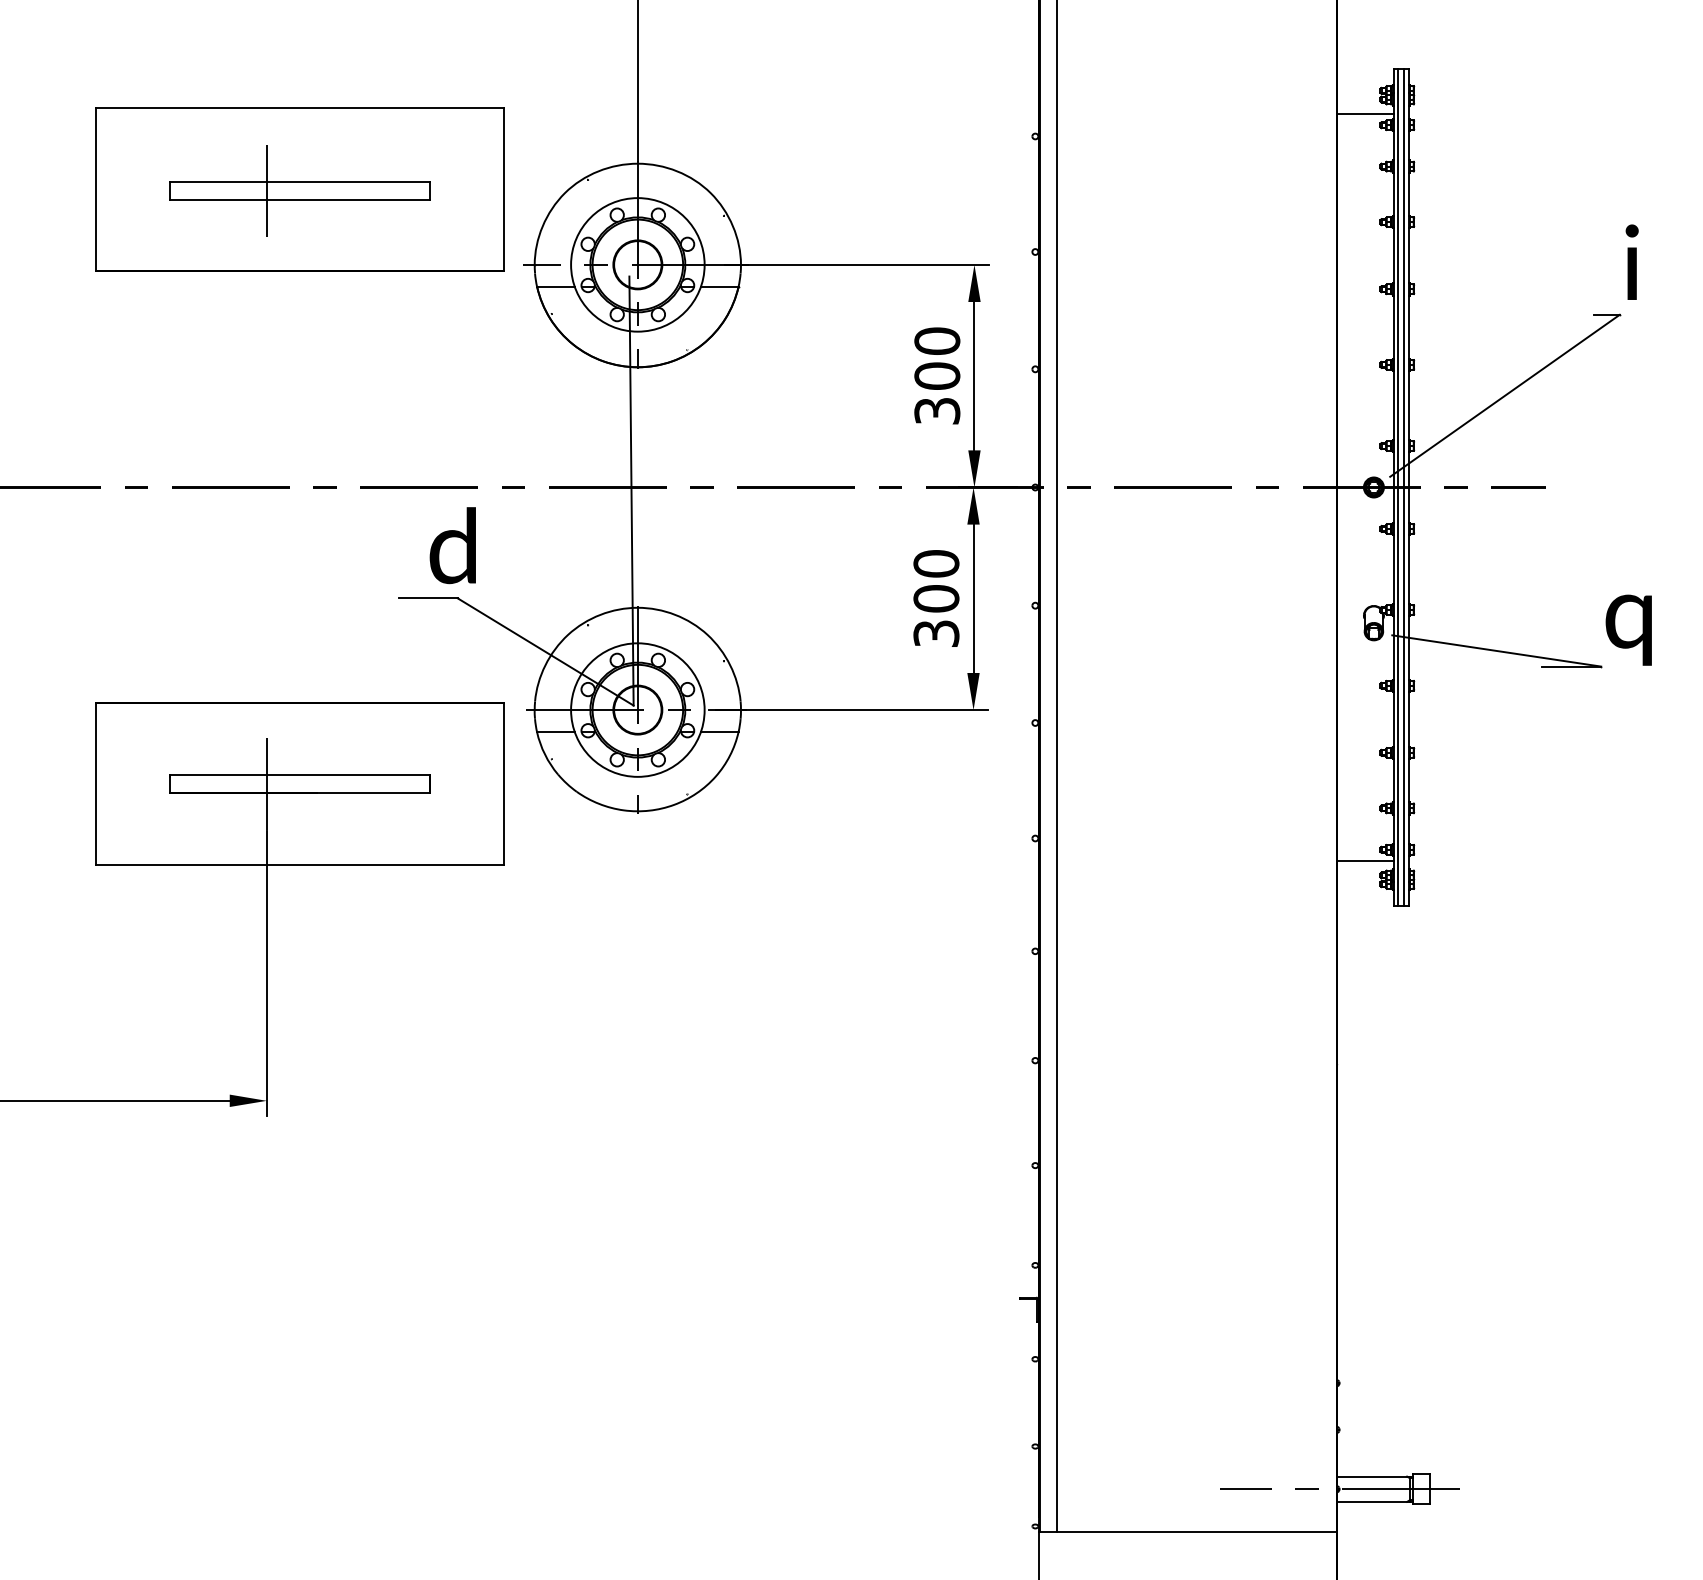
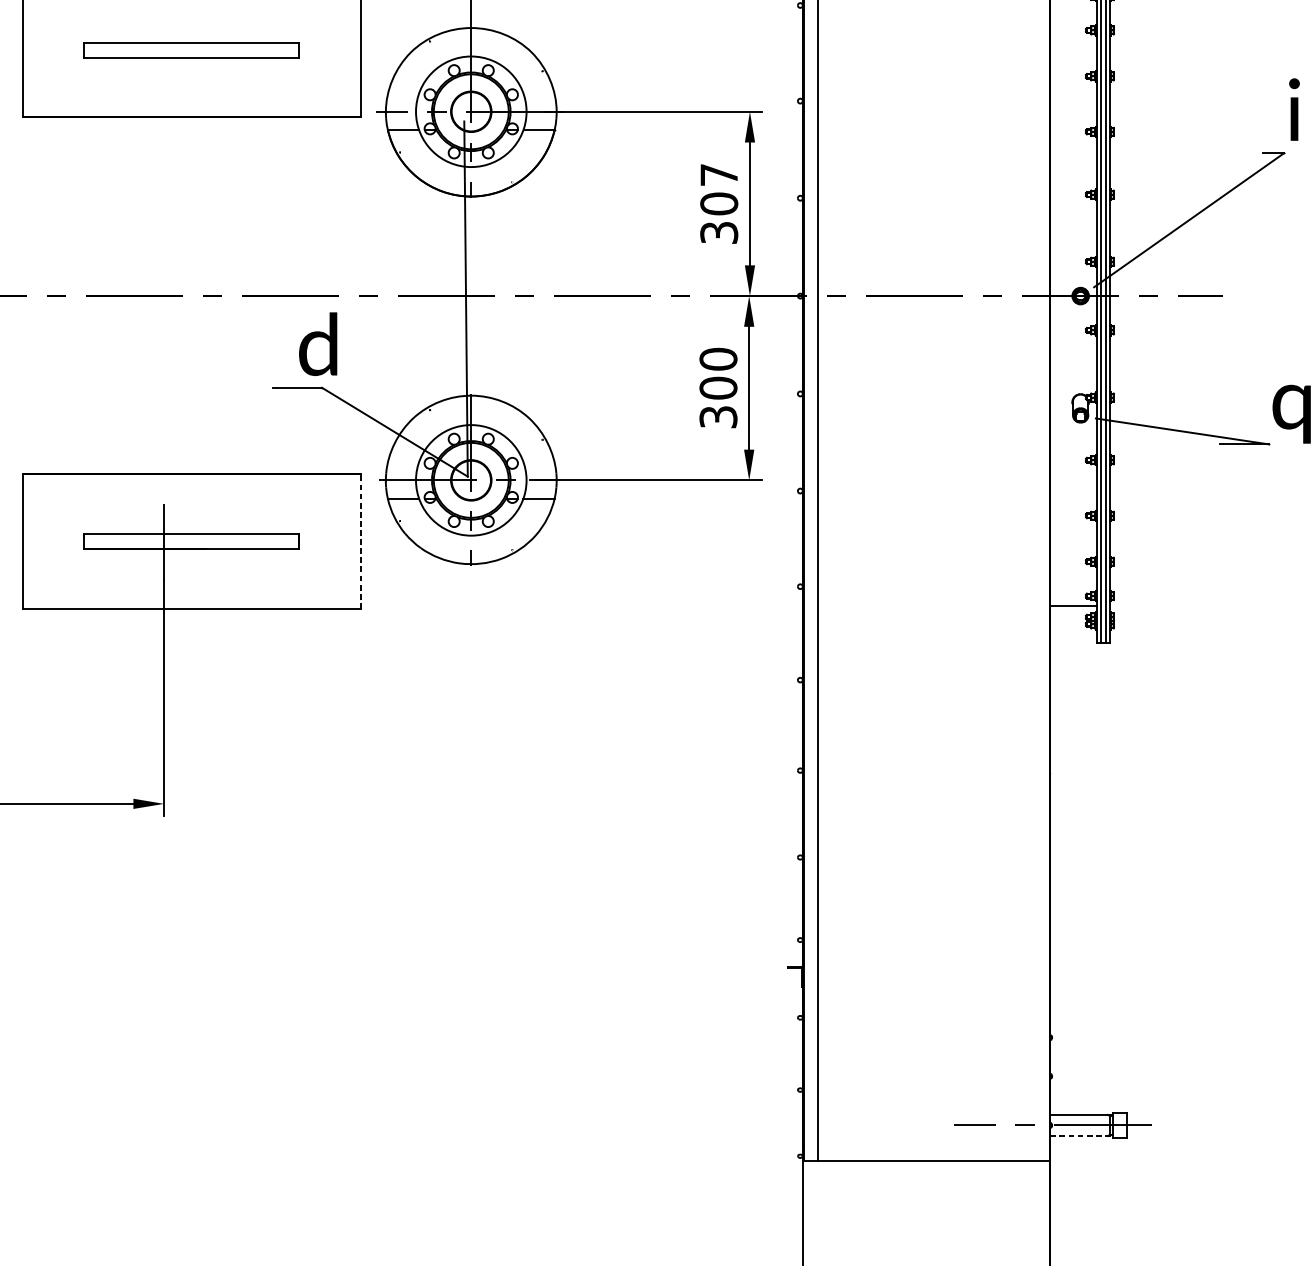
line: (266, 190) -> (163, 50), removed
text: (937, 340) -> (719, 174), 300 -> 307
line: (504, 783) -> (360, 541), solid -> dashed
line: (1374, 1501) -> (1081, 1135), solid -> dashed

